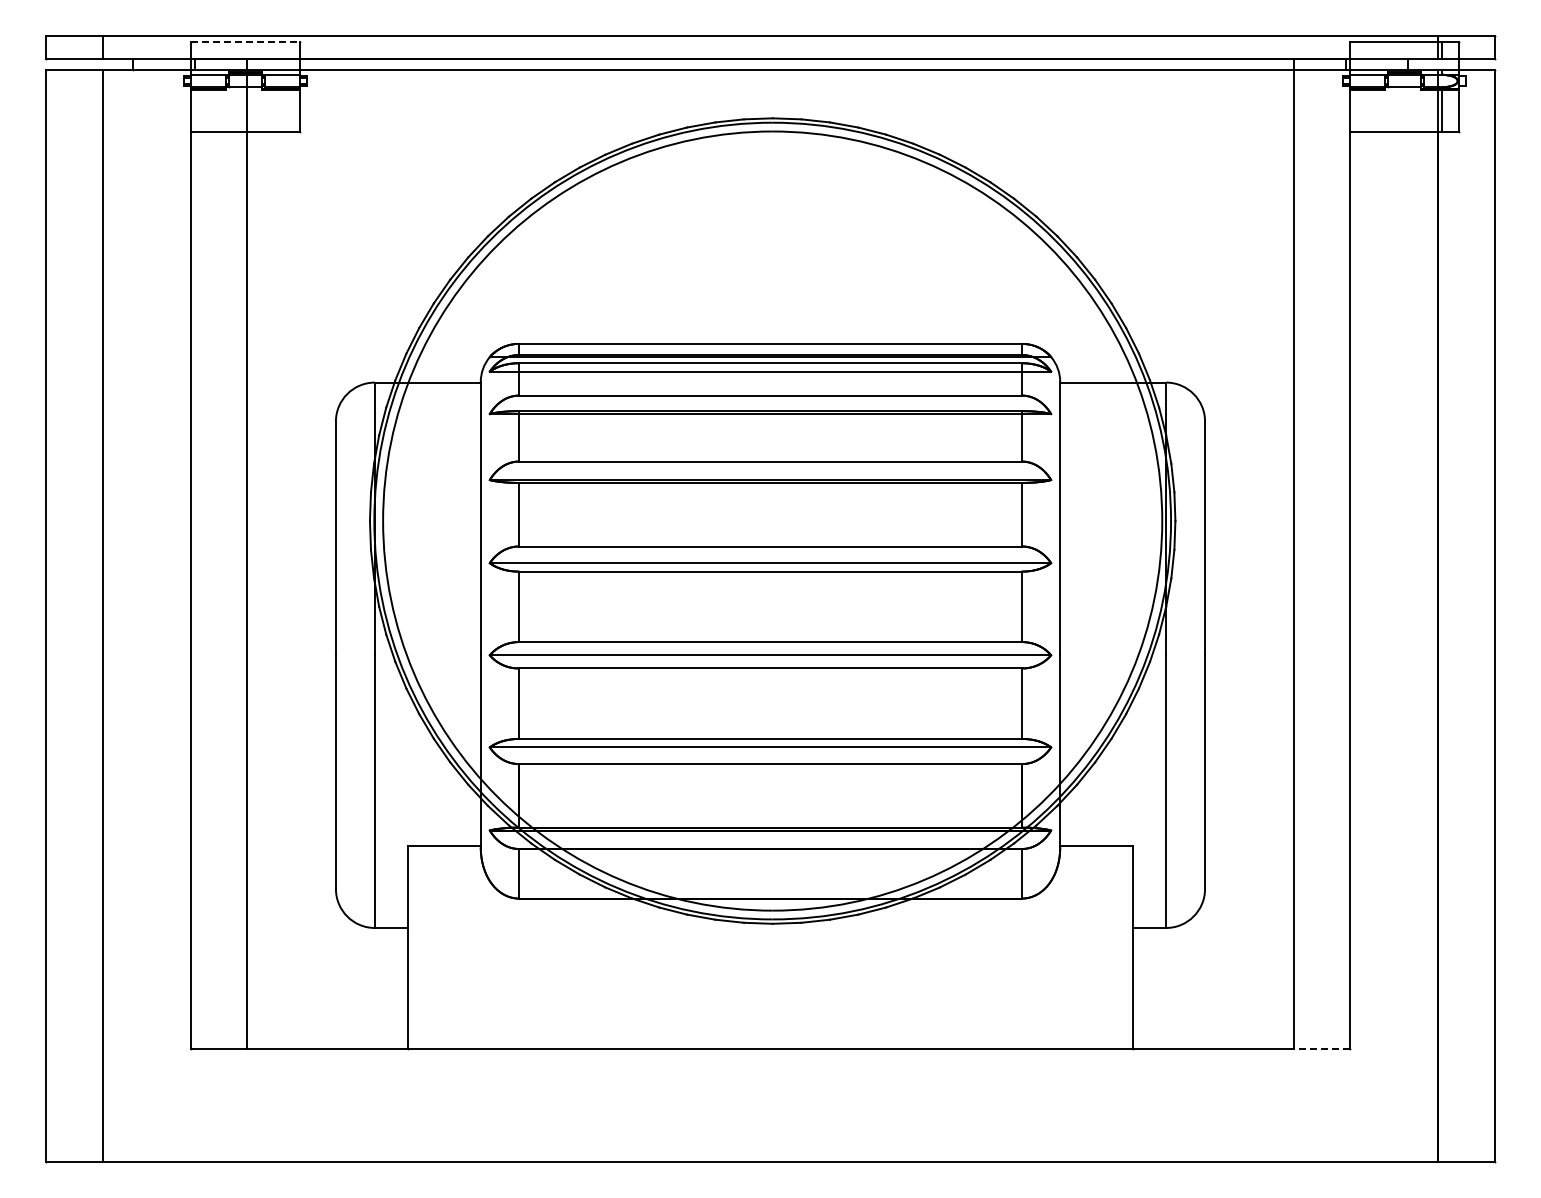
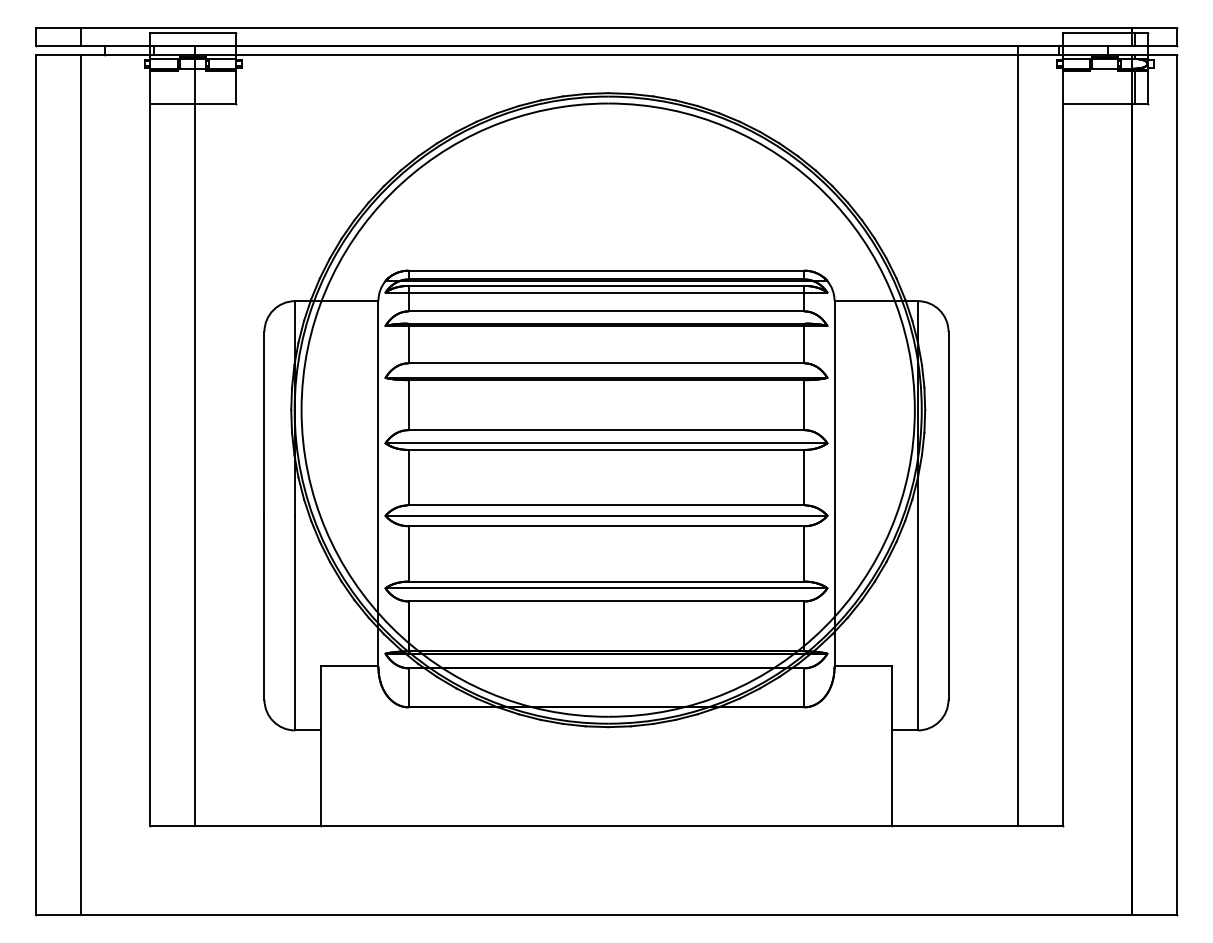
line: (245, 41) -> (193, 32), dashed -> solid
line: (1321, 1049) -> (1040, 826), dashed -> solid

